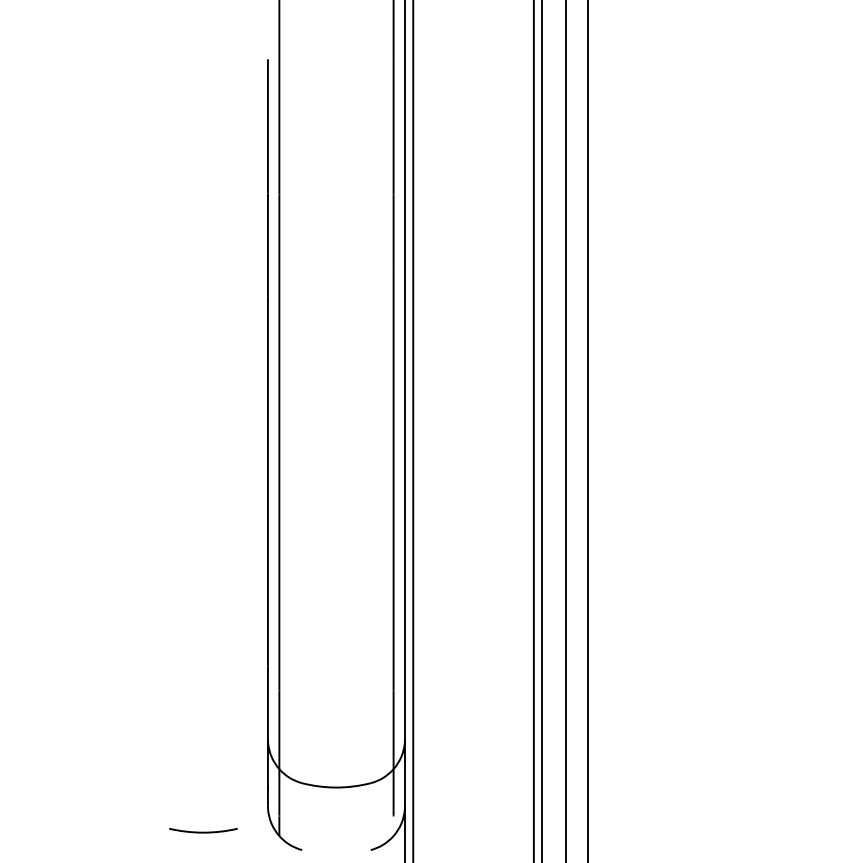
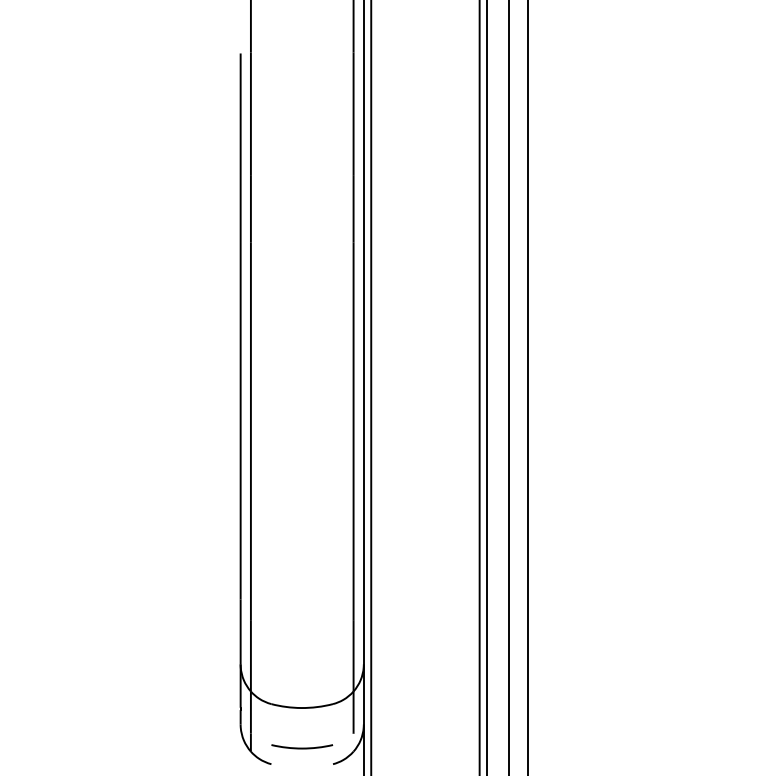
curve: (203, 831) -> (302, 747), moved

